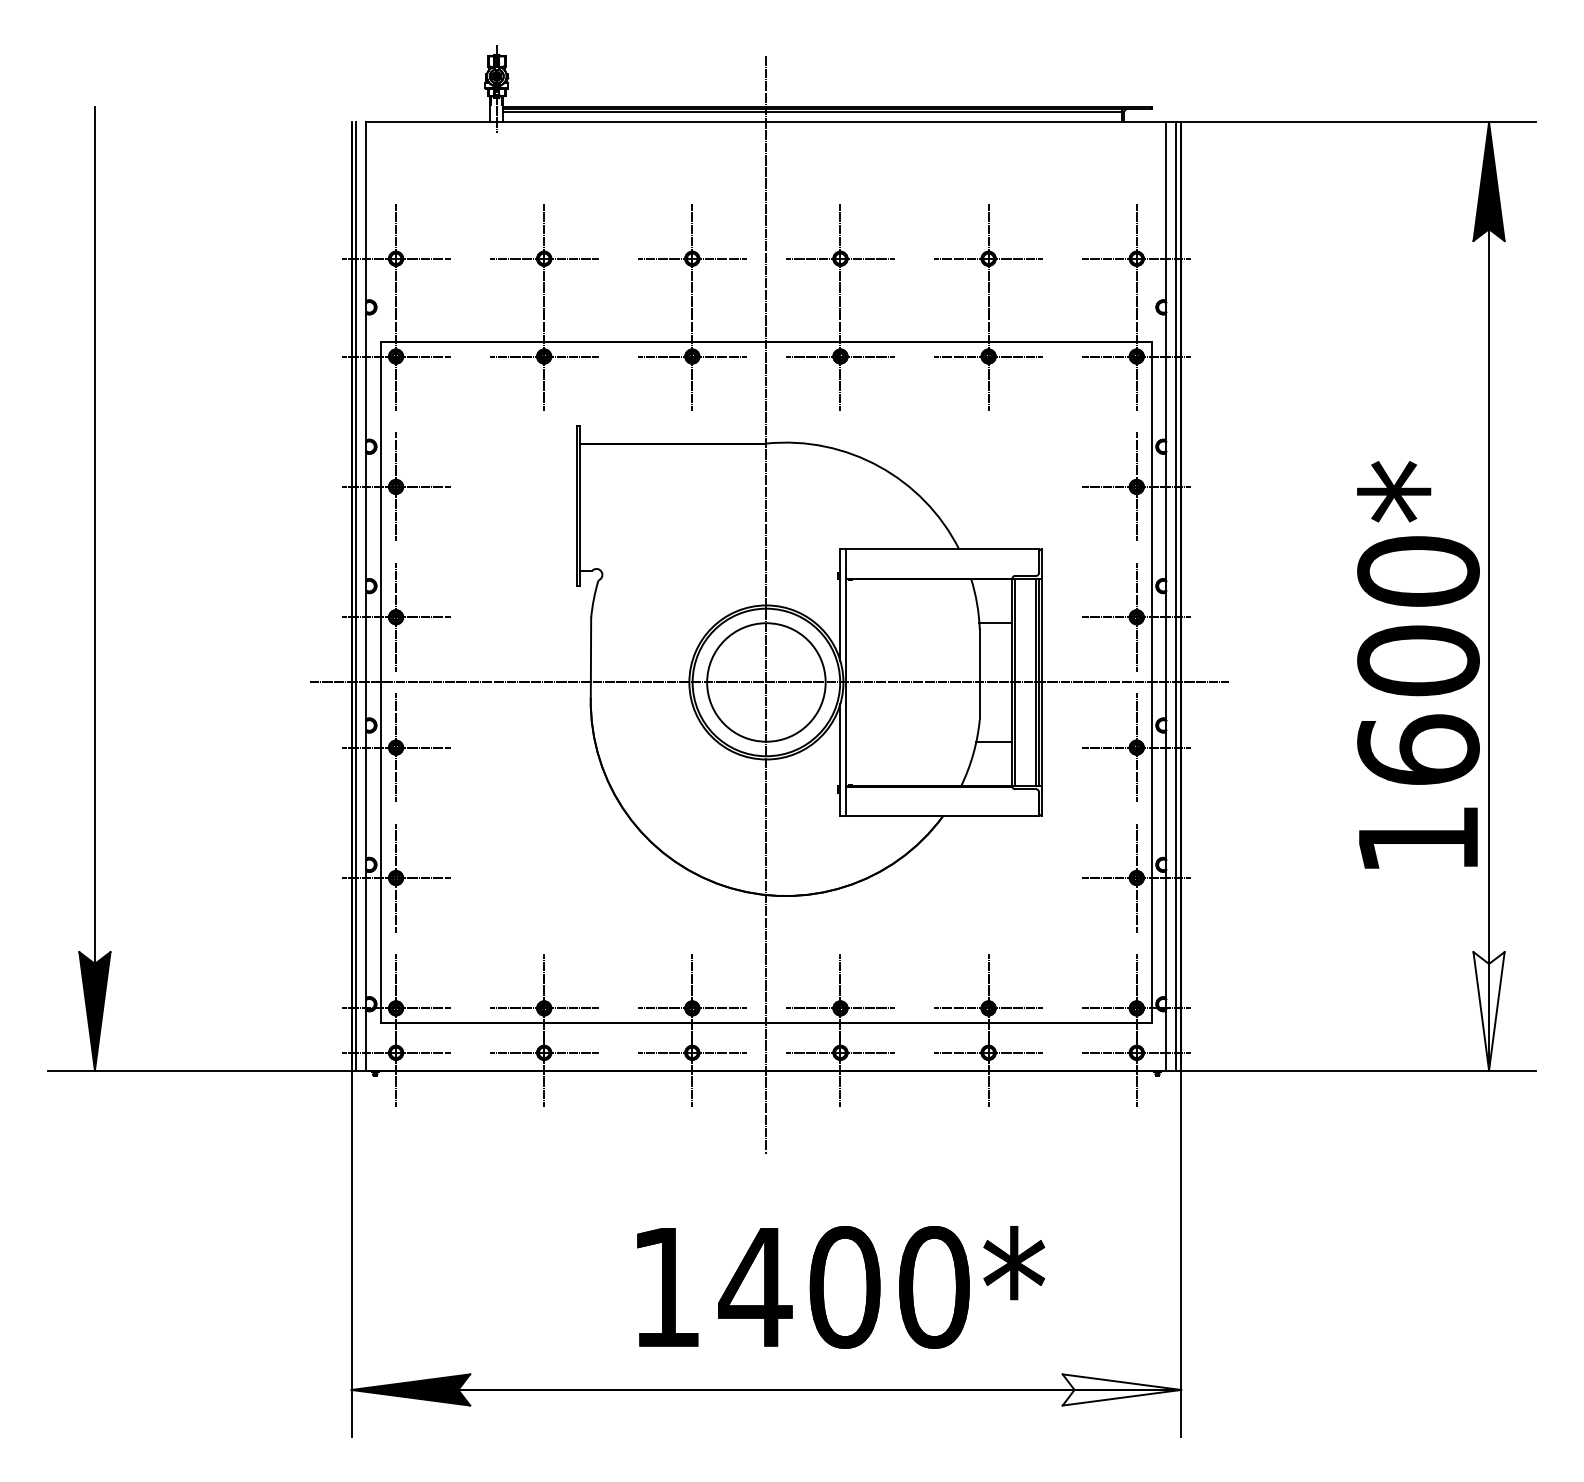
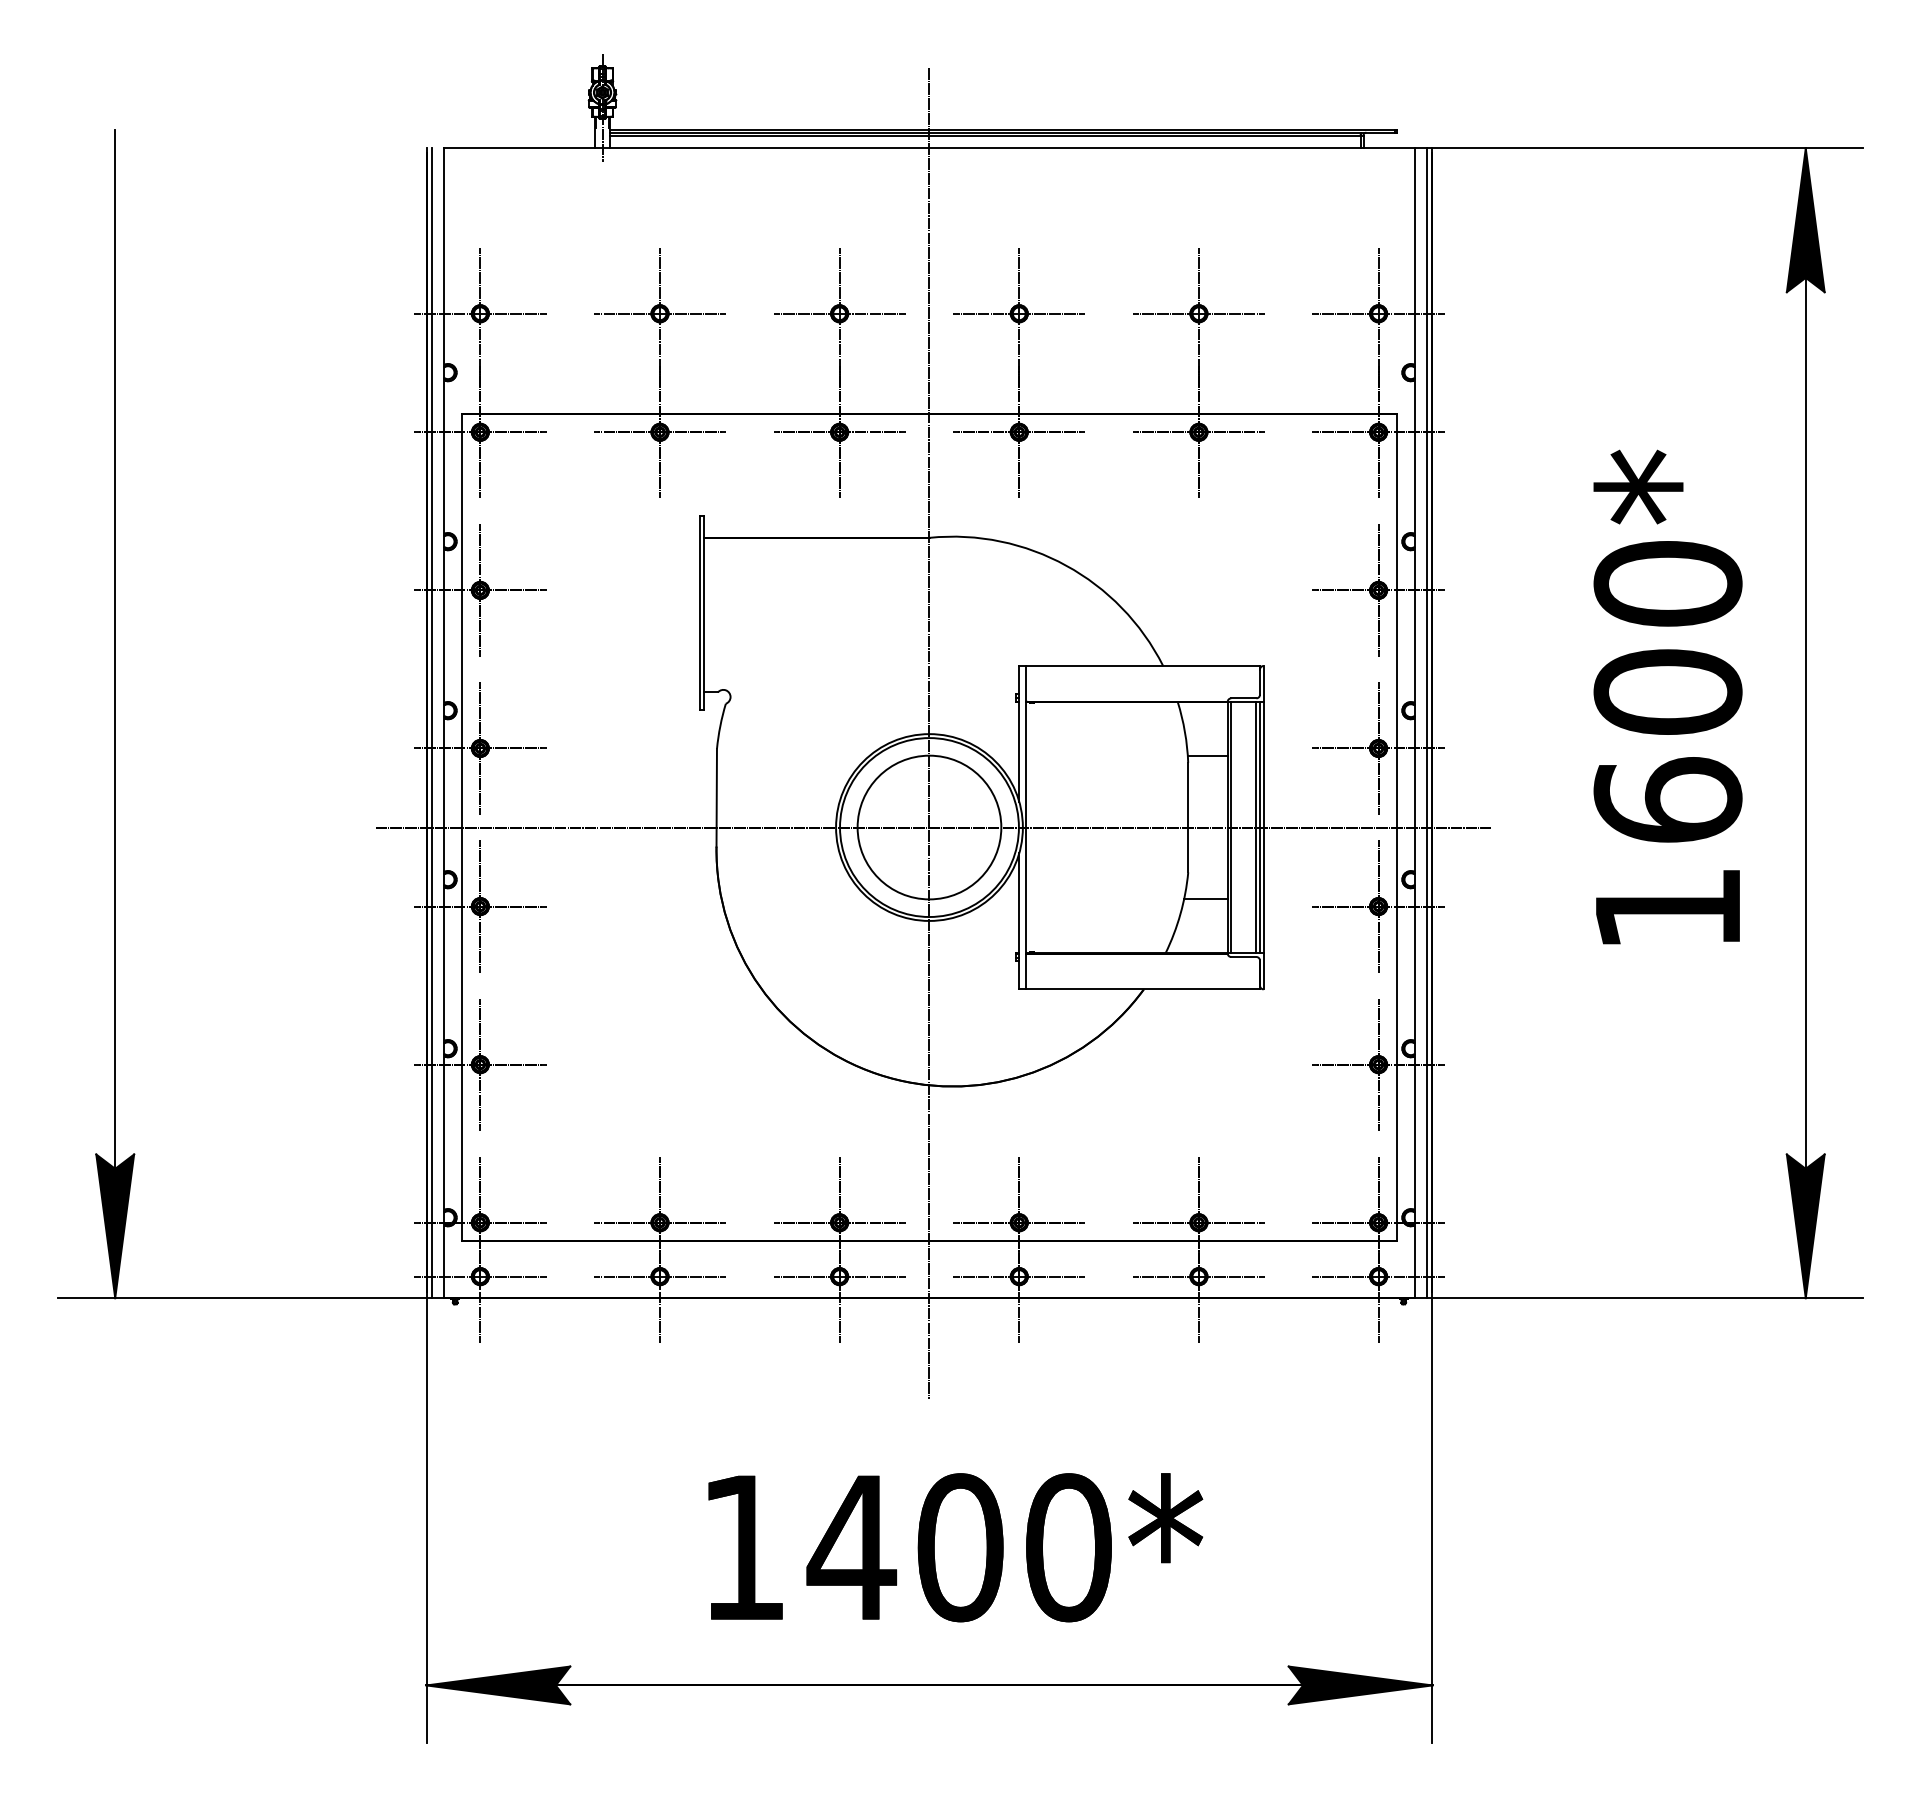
text: (1418, 664) -> (1668, 696), moved
fill: (1488, 1011) -> (1805, 1226), added
text: (841, 1287) -> (956, 1547), moved
fill: (1121, 1389) -> (1360, 1684), added

